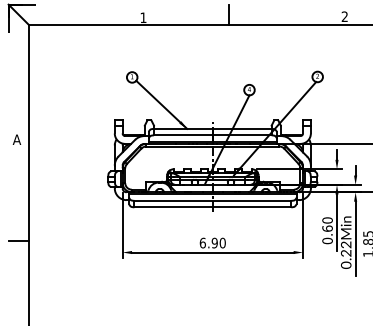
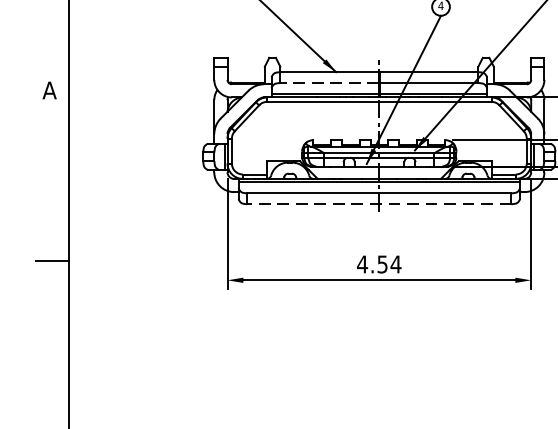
line: (182, 135) -> (328, 83), solid -> dashed
line: (212, 207) -> (378, 204), solid -> dashed
text: (212, 242) -> (378, 263), 6.90 -> 4.54

